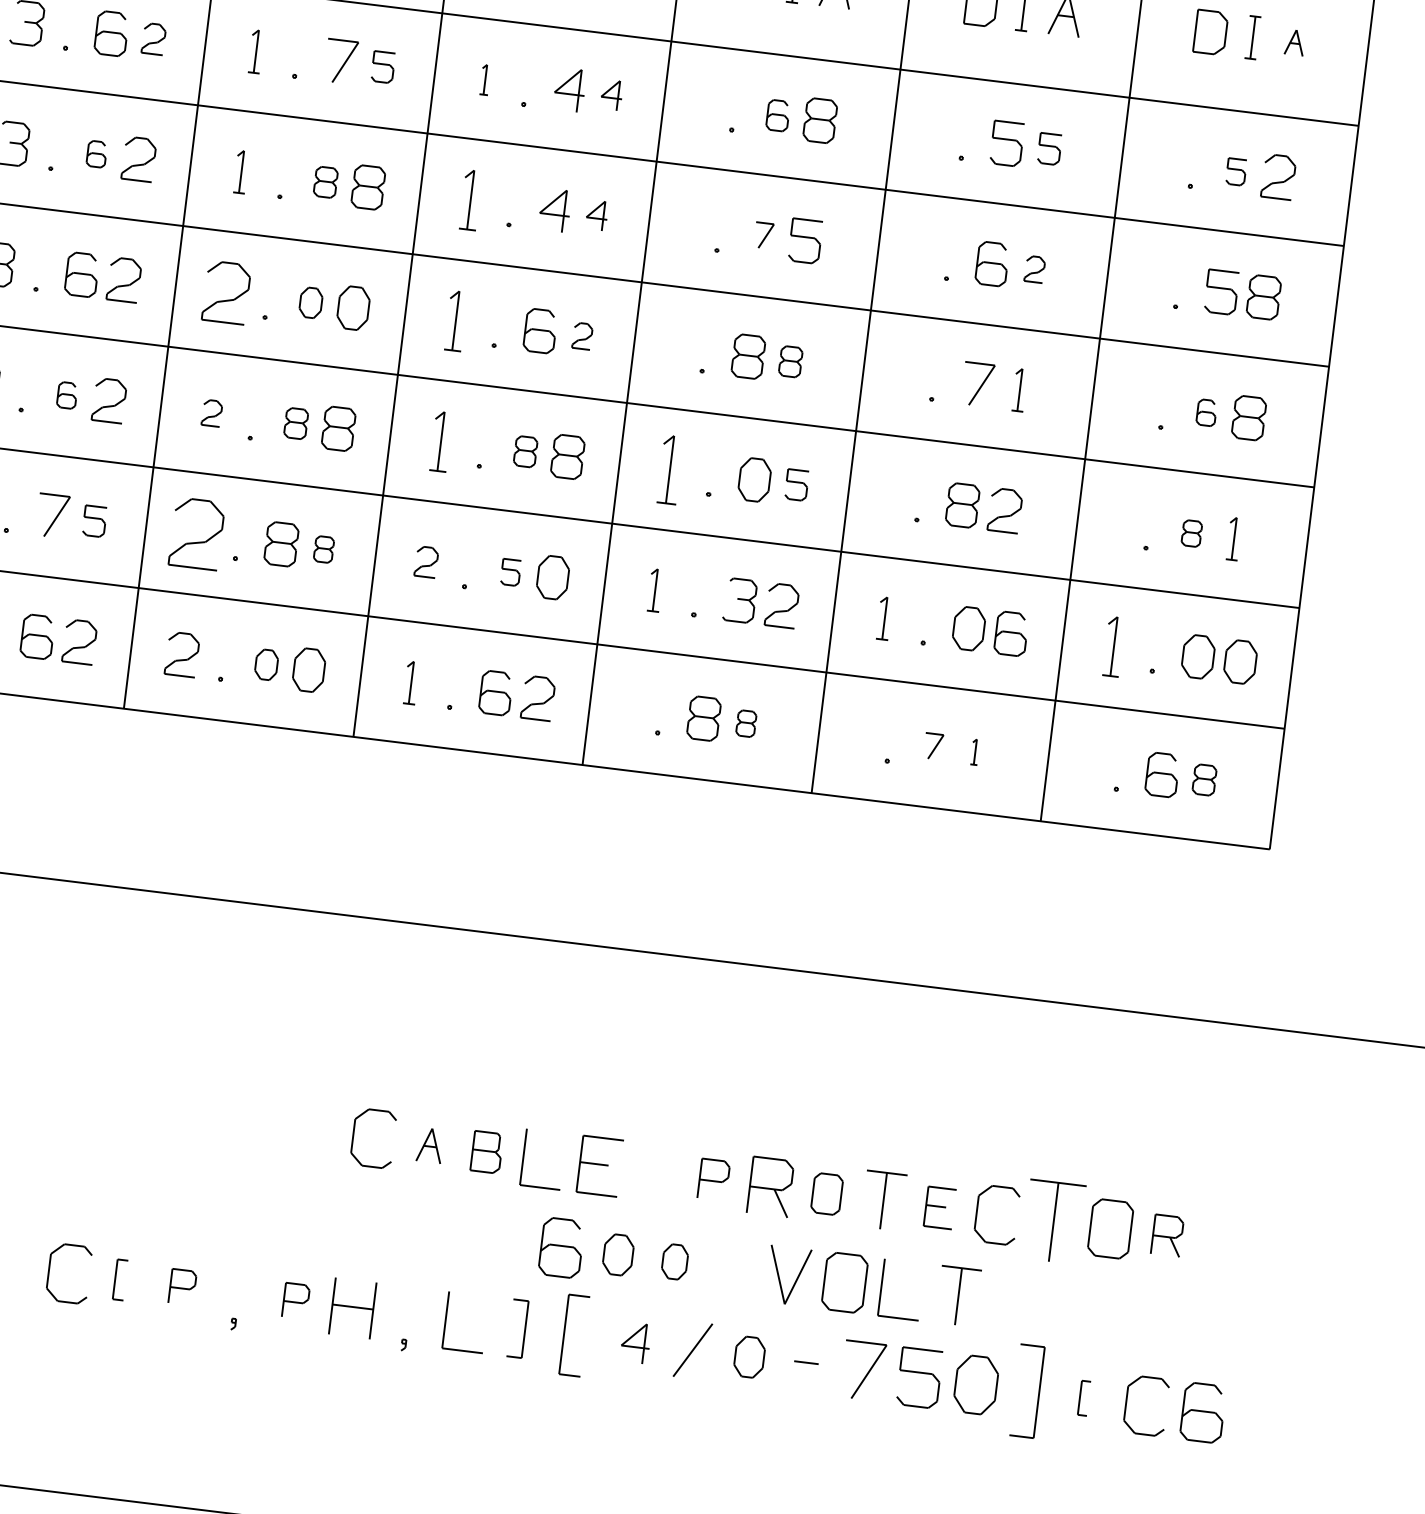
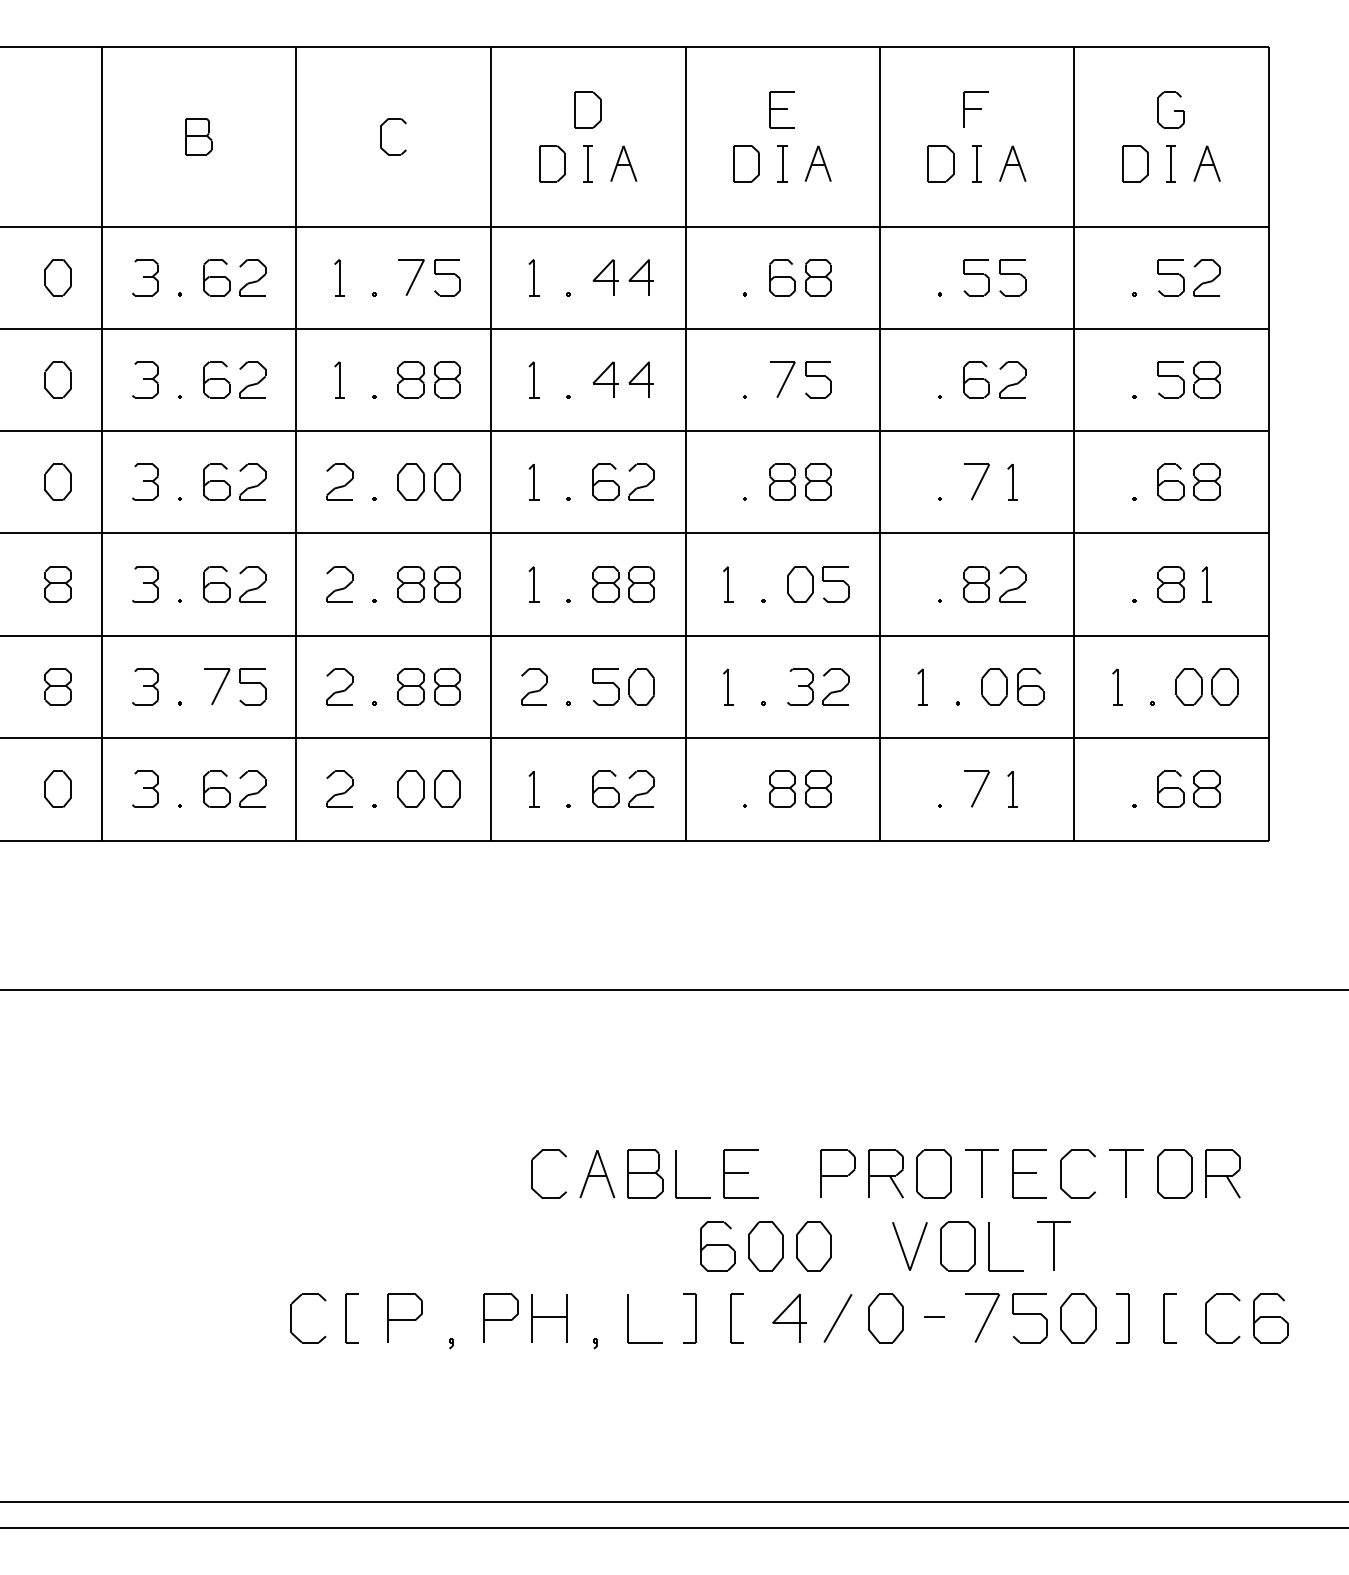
part: (153, 38) -> (252, 277), size x1.43
part: (1294, 42) -> (1206, 163), size x1.67
part: (383, 66) -> (447, 277), size x1.43
part: (484, 79) -> (533, 277), size x1.43
part: (610, 94) -> (640, 277), size x1.43
part: (778, 115) -> (782, 277), size x1.43
part: (1049, 148) -> (1012, 277), size x1.43
part: (96, 153) -> (216, 379), size x1.67
part: (1235, 171) -> (1170, 277), size x1.67
part: (325, 181) -> (410, 379), size x1.43
part: (469, 199) -> (533, 379), size x0.71
part: (596, 215) -> (640, 379), size x1.43
part: (763, 235) -> (782, 379), size x1.67
part: (1034, 268) -> (1012, 379), size x1.67
part: (226, 291) -> (339, 481), size x0.71
part: (310, 302) -> (410, 481), size x1.43
part: (455, 319) -> (533, 481), size x0.71
part: (582, 335) -> (641, 481), size x1.67
part: (791, 361) -> (818, 481), size x1.43
part: (66, 395) -> (216, 584), size x1.67
part: (1205, 412) -> (1170, 481), size x1.67
part: (211, 413) -> (339, 584), size x1.67
part: (295, 423) -> (410, 584), size x1.43
part: (440, 441) -> (533, 584), size x0.71
part: (525, 451) -> (605, 584), size x1.43
part: (670, 469) -> (728, 584), size x0.62
part: (796, 484) -> (835, 584), size x1.43
part: (94, 520) -> (252, 686), size x1.43
part: (196, 533) -> (339, 686), size x0.62
part: (1191, 533) -> (1170, 584), size x1.67
part: (324, 548) -> (447, 686), size x1.67
part: (426, 561) -> (534, 686), size x1.43
part: (510, 571) -> (605, 686), size x1.67
part: (1113, 645) -> (1117, 686), size x0.71
part: (265, 663) -> (410, 788), size x1.43
part: (746, 722) -> (818, 788), size x1.67
part: (932, 745) -> (976, 788), size x1.67
part: (975, 752) -> (1012, 789), size x1.67
part: (1203, 779) -> (1206, 788), size x1.43
part: (430, 1145) -> (597, 1174), size x1.67
part: (487, 1151) -> (645, 1173), size x1.43
part: (713, 1179) -> (837, 1173), size x1.43
part: (826, 1193) -> (933, 1173), size x1.43
part: (939, 1207) -> (1029, 1173), size x1.43
part: (1053, 1221) -> (1126, 1173), size x0.71
part: (1167, 1235) -> (1222, 1173), size x1.43
part: (617, 1254) -> (765, 1246), size x1.43
part: (674, 1261) -> (813, 1246), size x1.67
part: (119, 1279) -> (351, 1318), size x1.43
part: (182, 1286) -> (404, 1317), size x1.67
part: (295, 1300) -> (500, 1317), size x1.67
part: (573, 1335) -> (736, 1318), size x0.71
part: (635, 1342) -> (789, 1317), size x1.43
part: (748, 1357) -> (885, 1318), size x1.43
part: (1028, 1391) -> (1122, 1318), size x0.62
part: (1083, 1398) -> (1169, 1318), size x1.67

